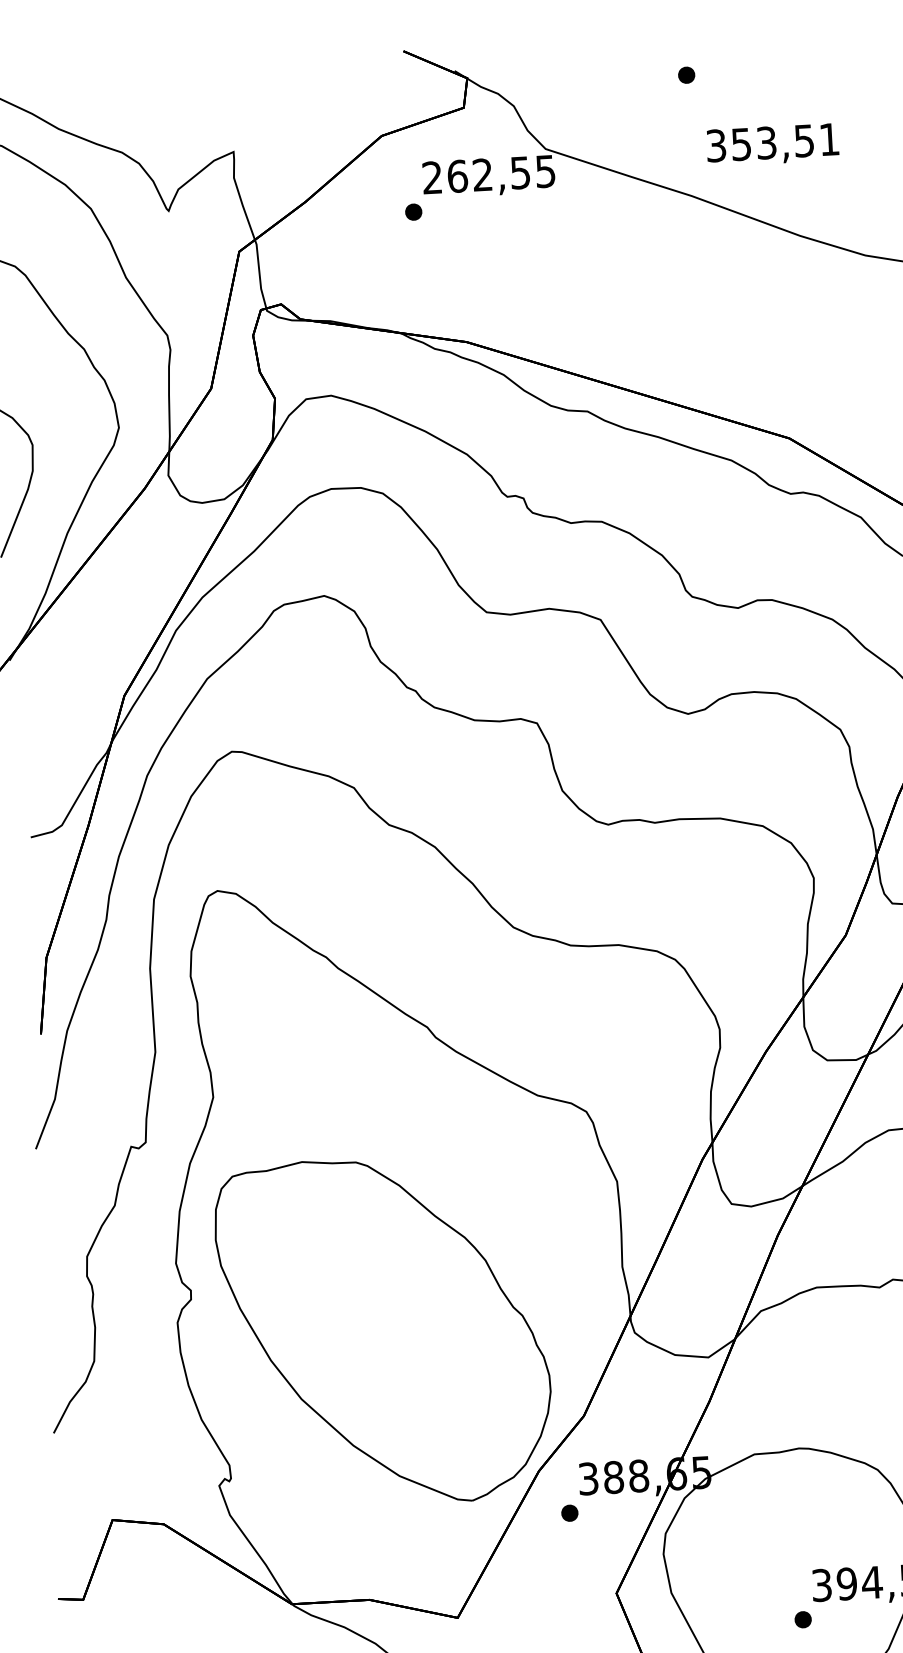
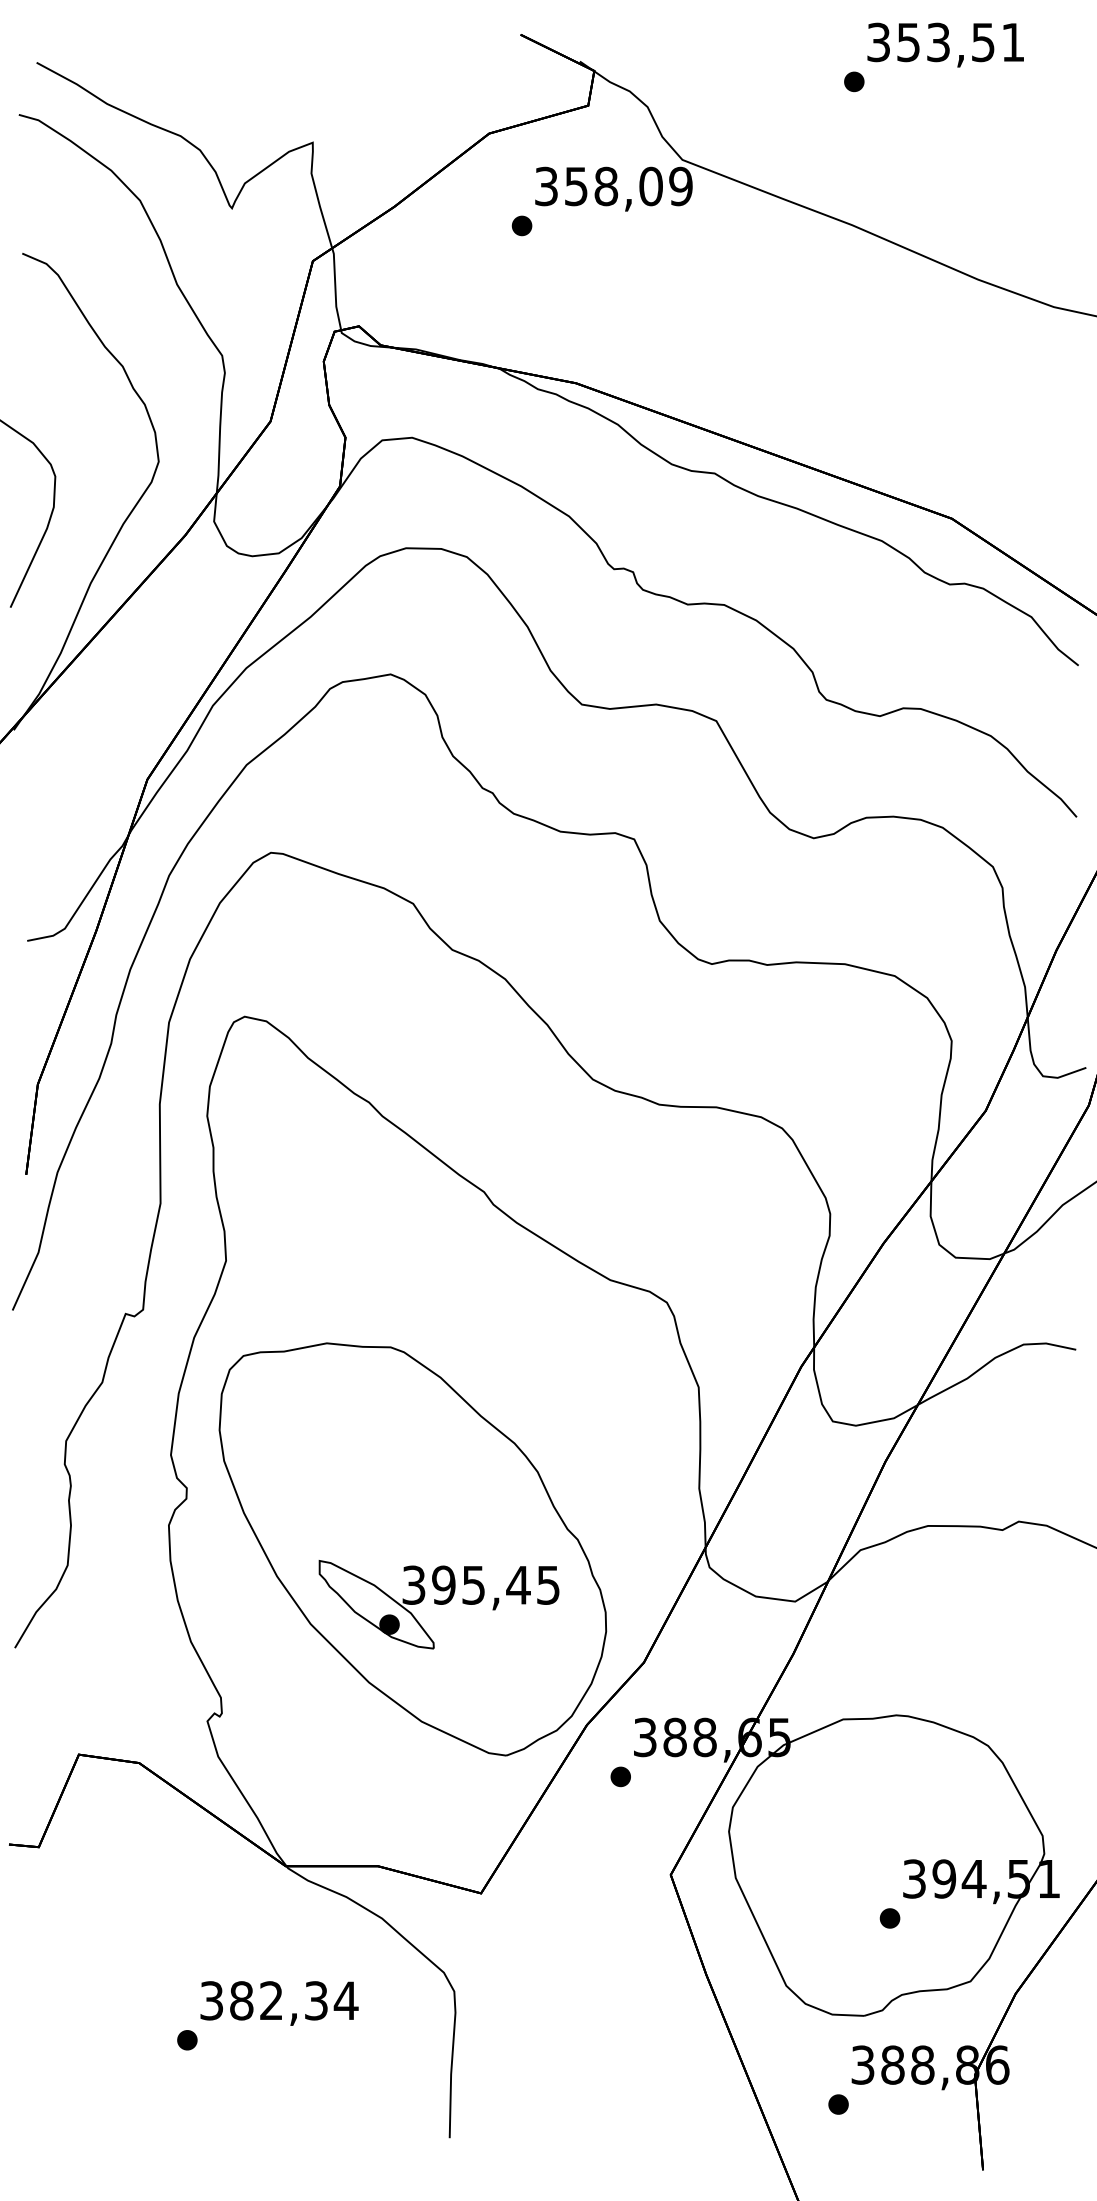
text: (772, 144) -> (945, 44), moved
text: (488, 174) -> (613, 186), 262,55 -> 358,09
part: (408, 1376) -> (438, 1604), added

